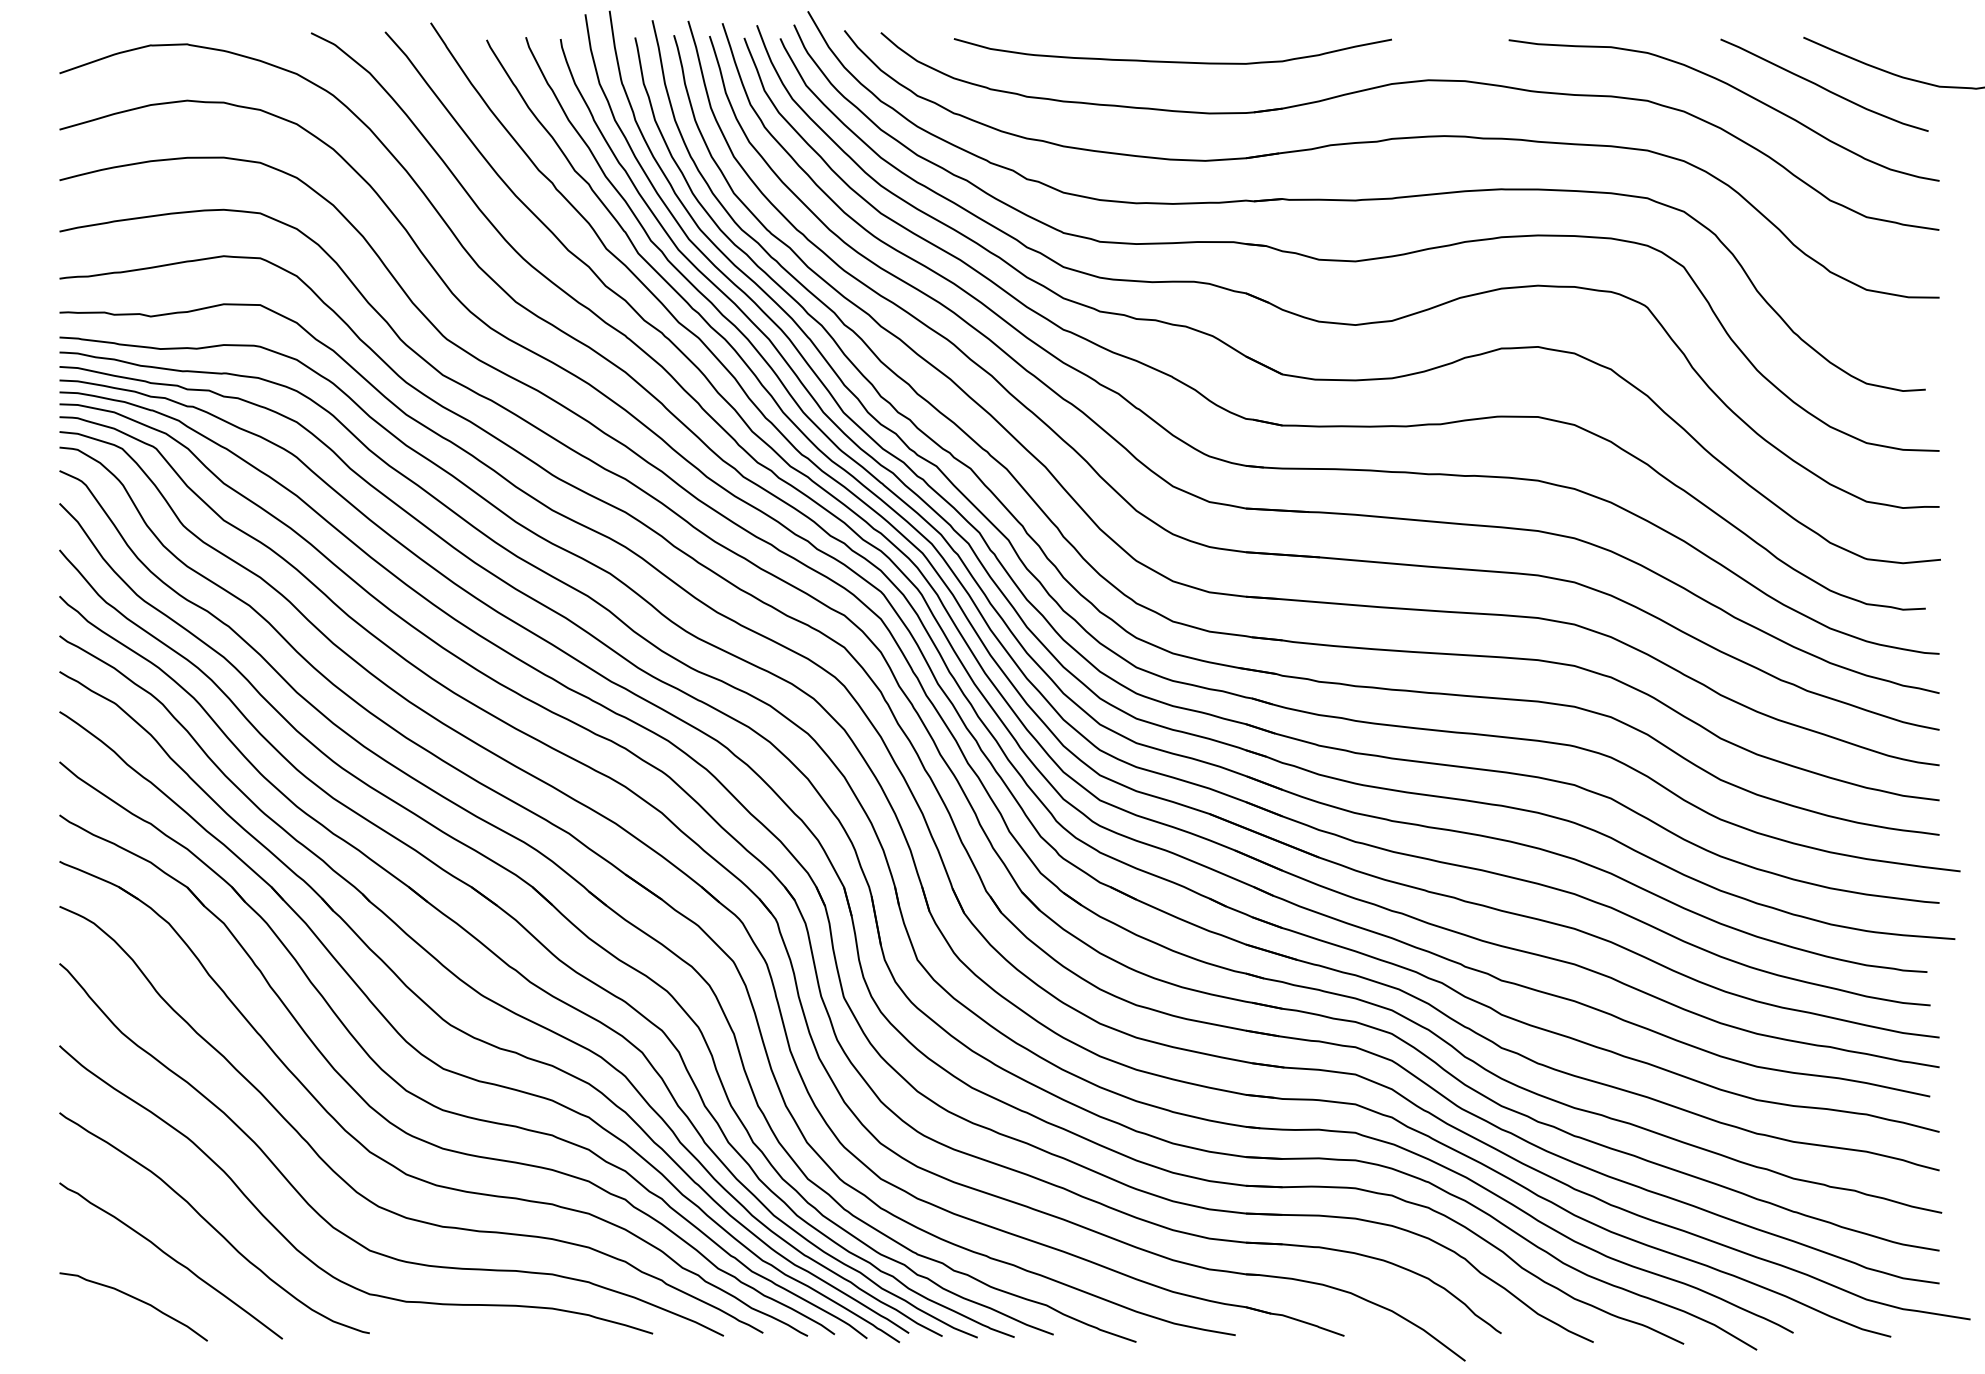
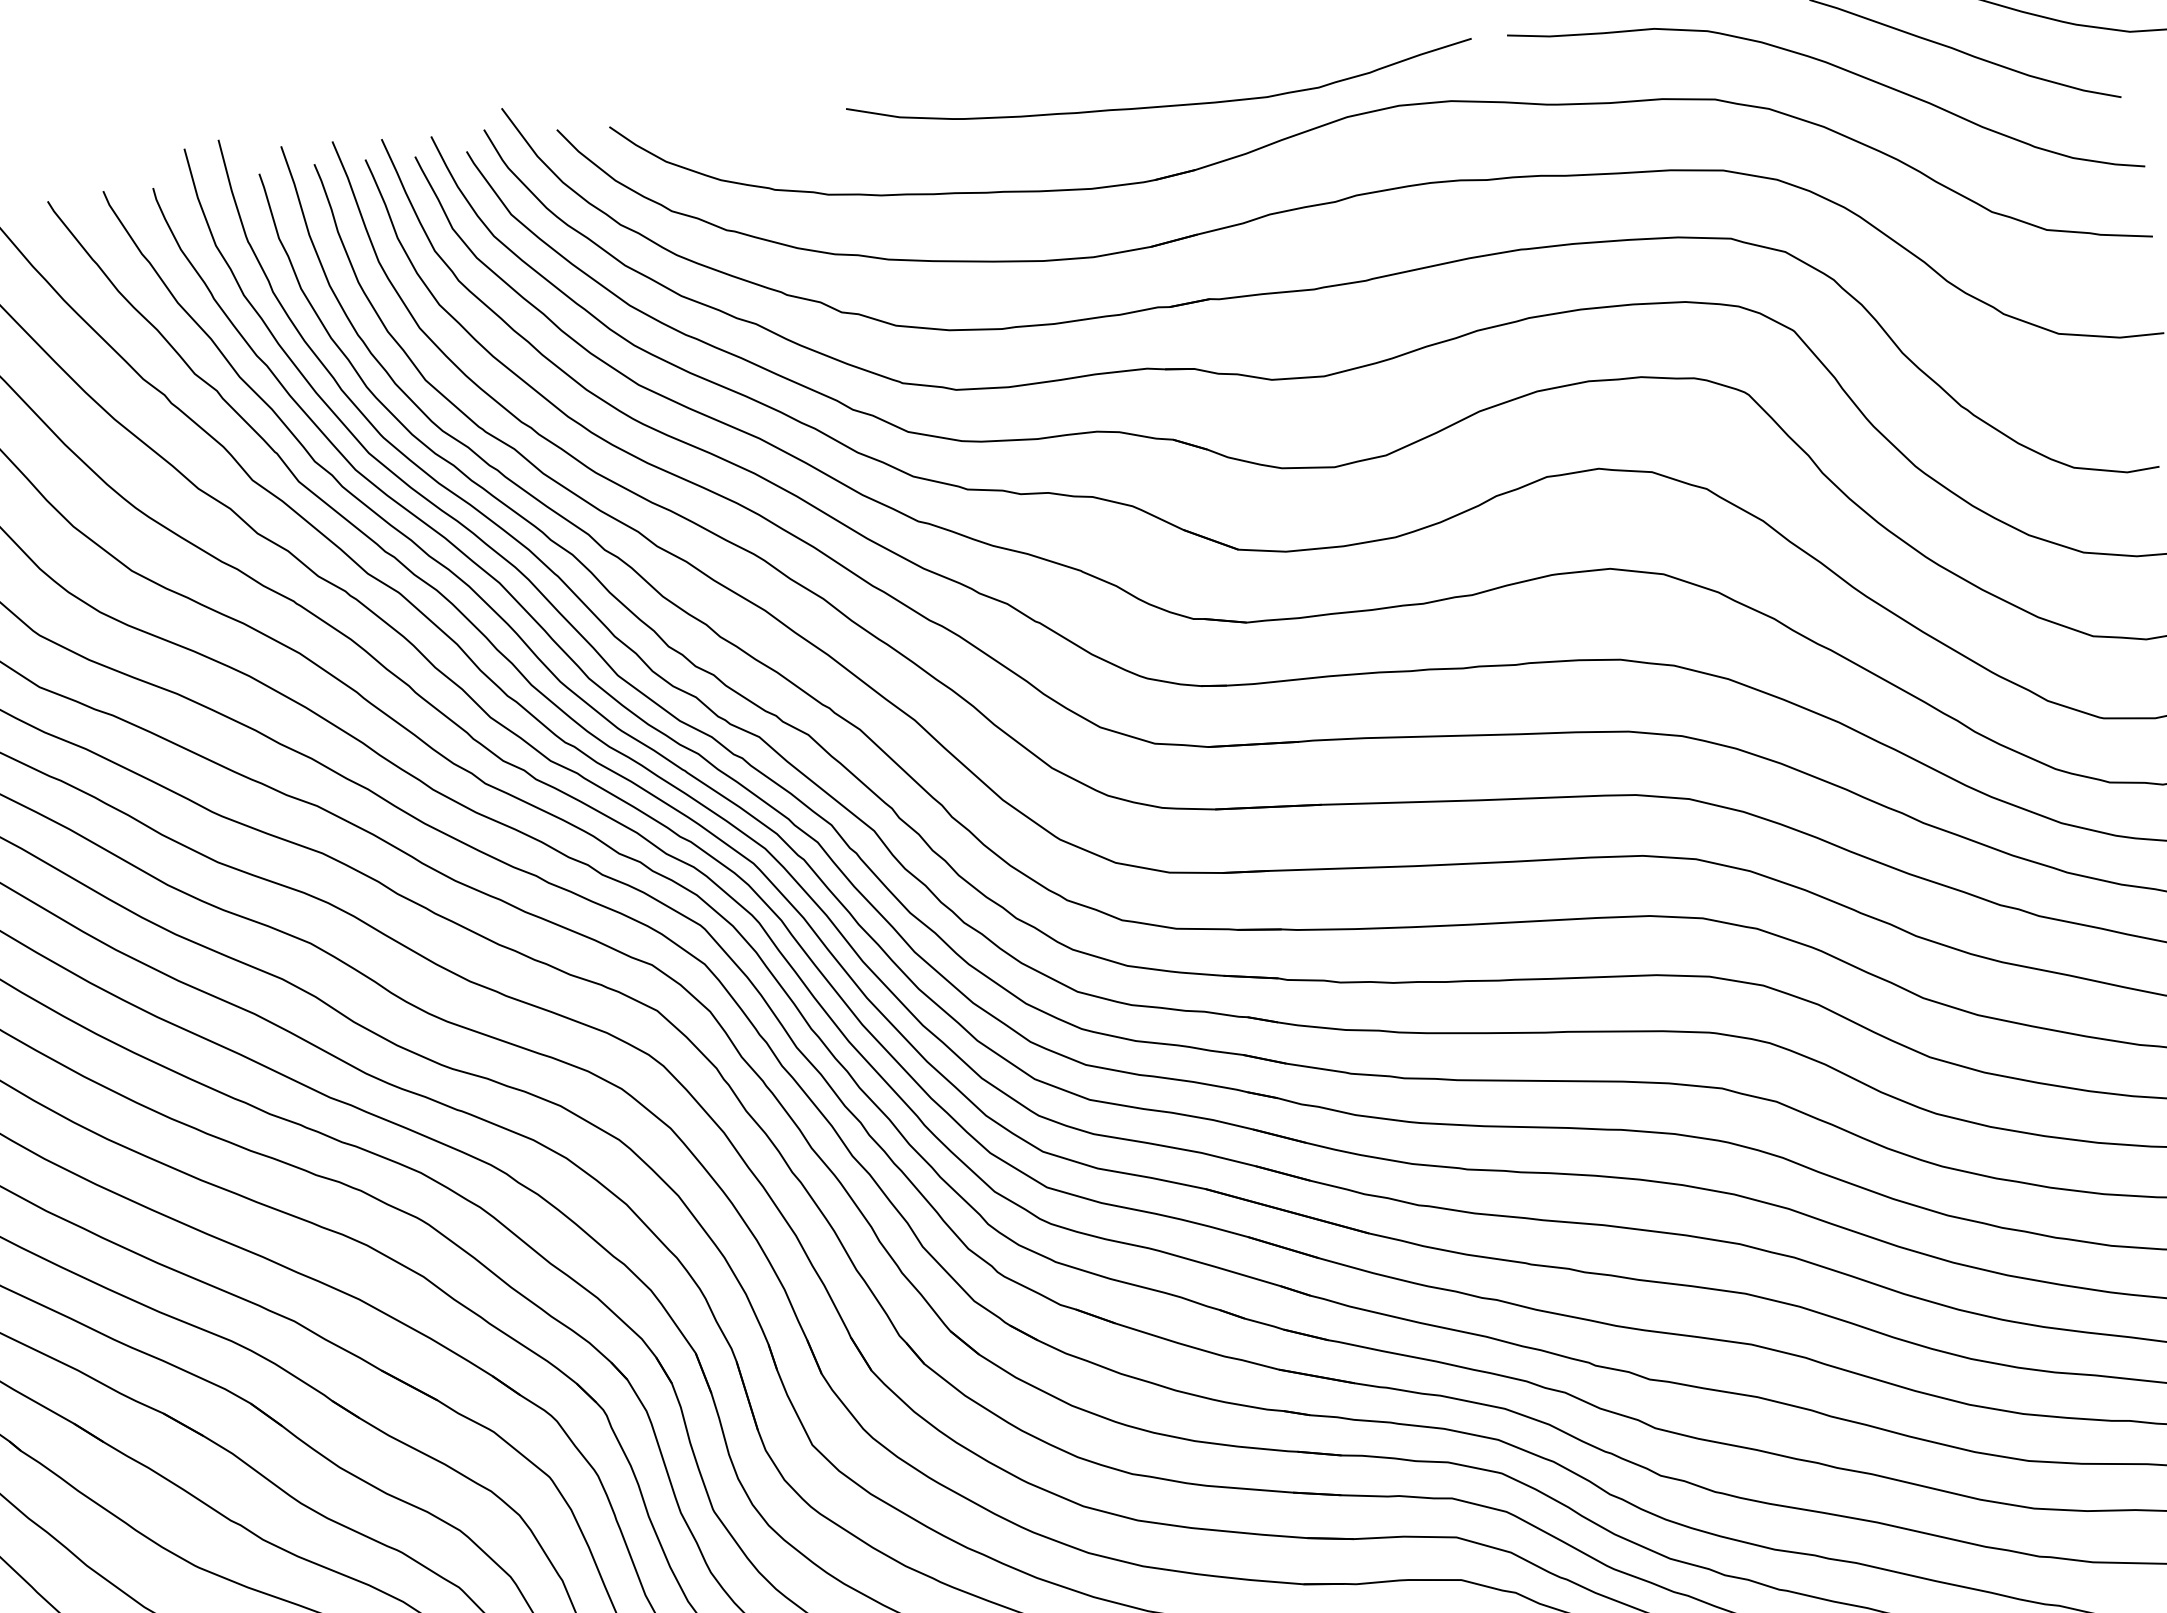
curve: (1172, 61) -> (1161, 105), moved

